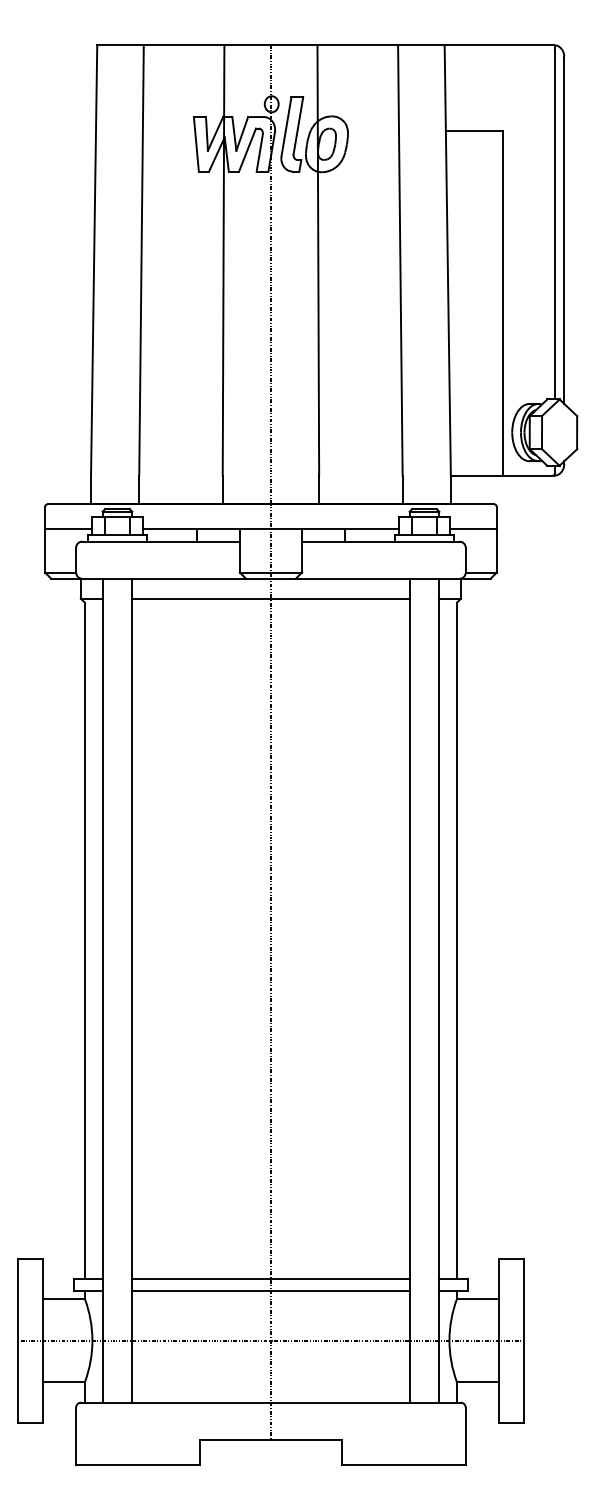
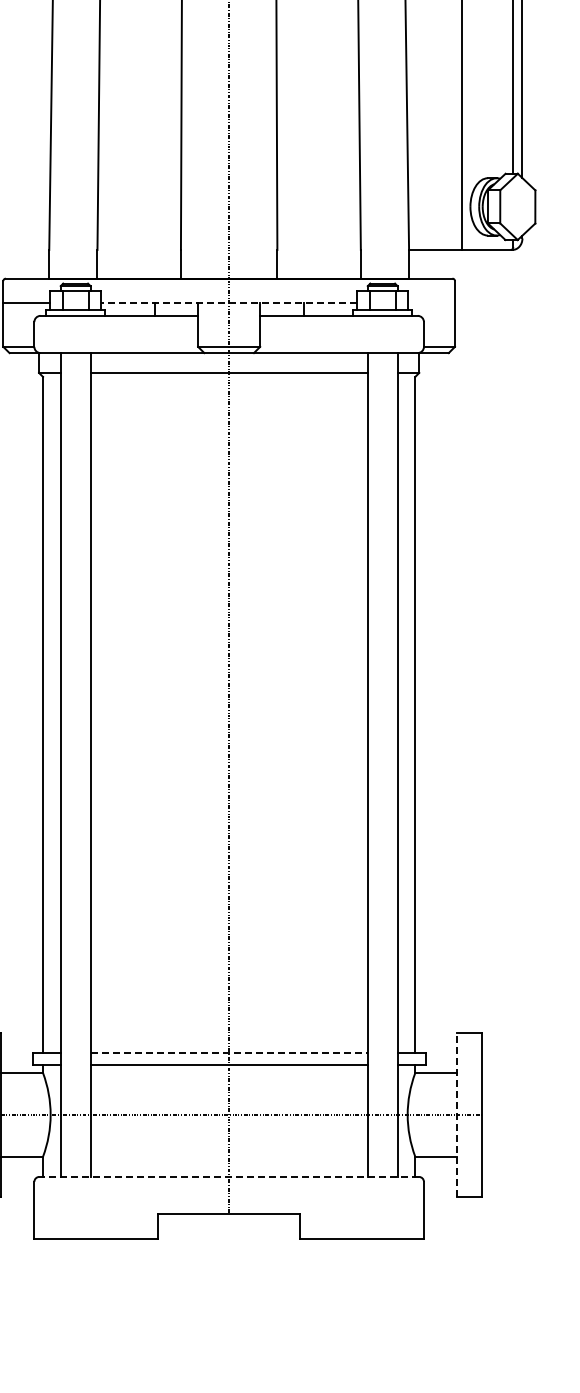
line: (270, 529) -> (228, 303), solid -> dashed
line: (473, 529) -> (431, 303), removed
line: (270, 1278) -> (228, 1052), solid -> dashed
line: (499, 1340) -> (457, 1114), solid -> dashed
line: (270, 1402) -> (228, 1176), solid -> dashed

